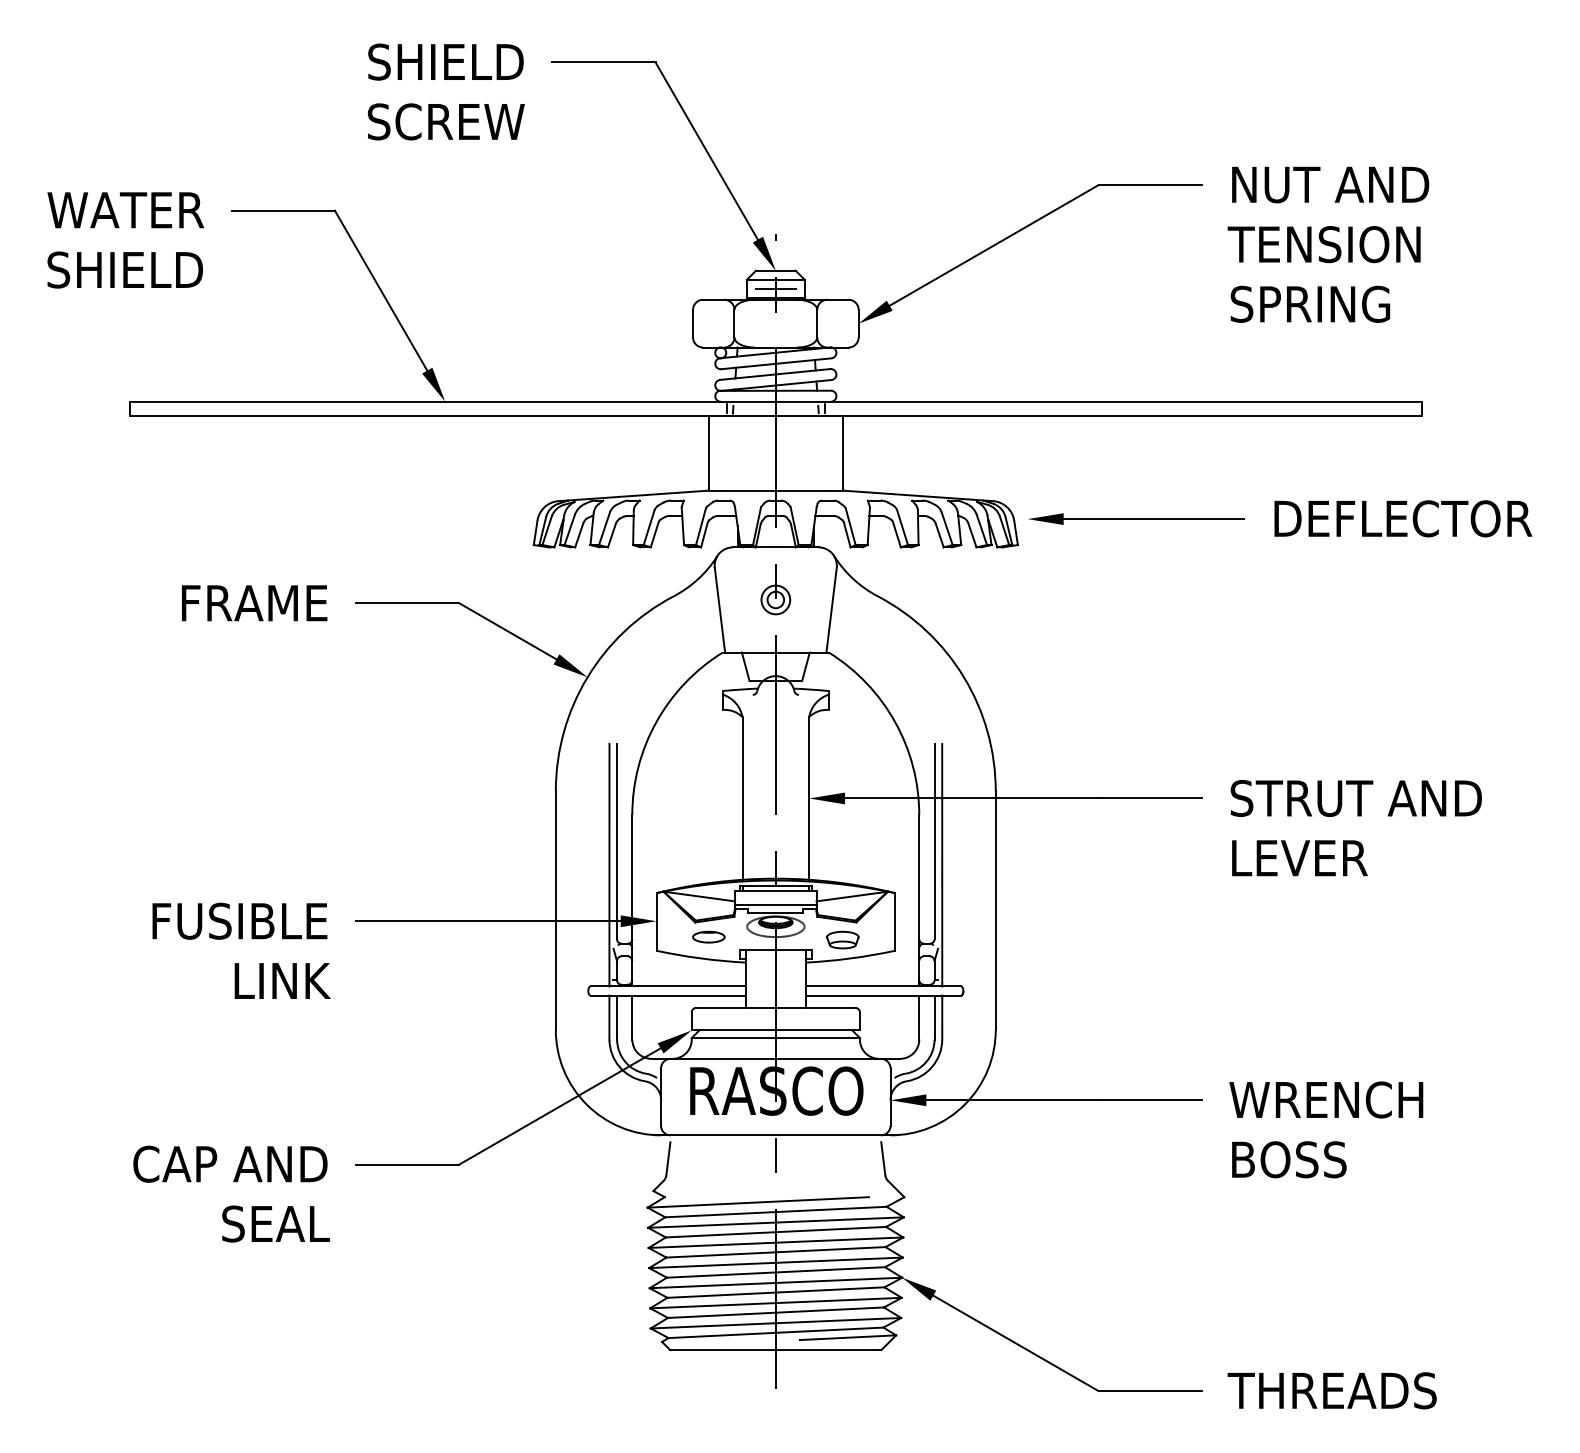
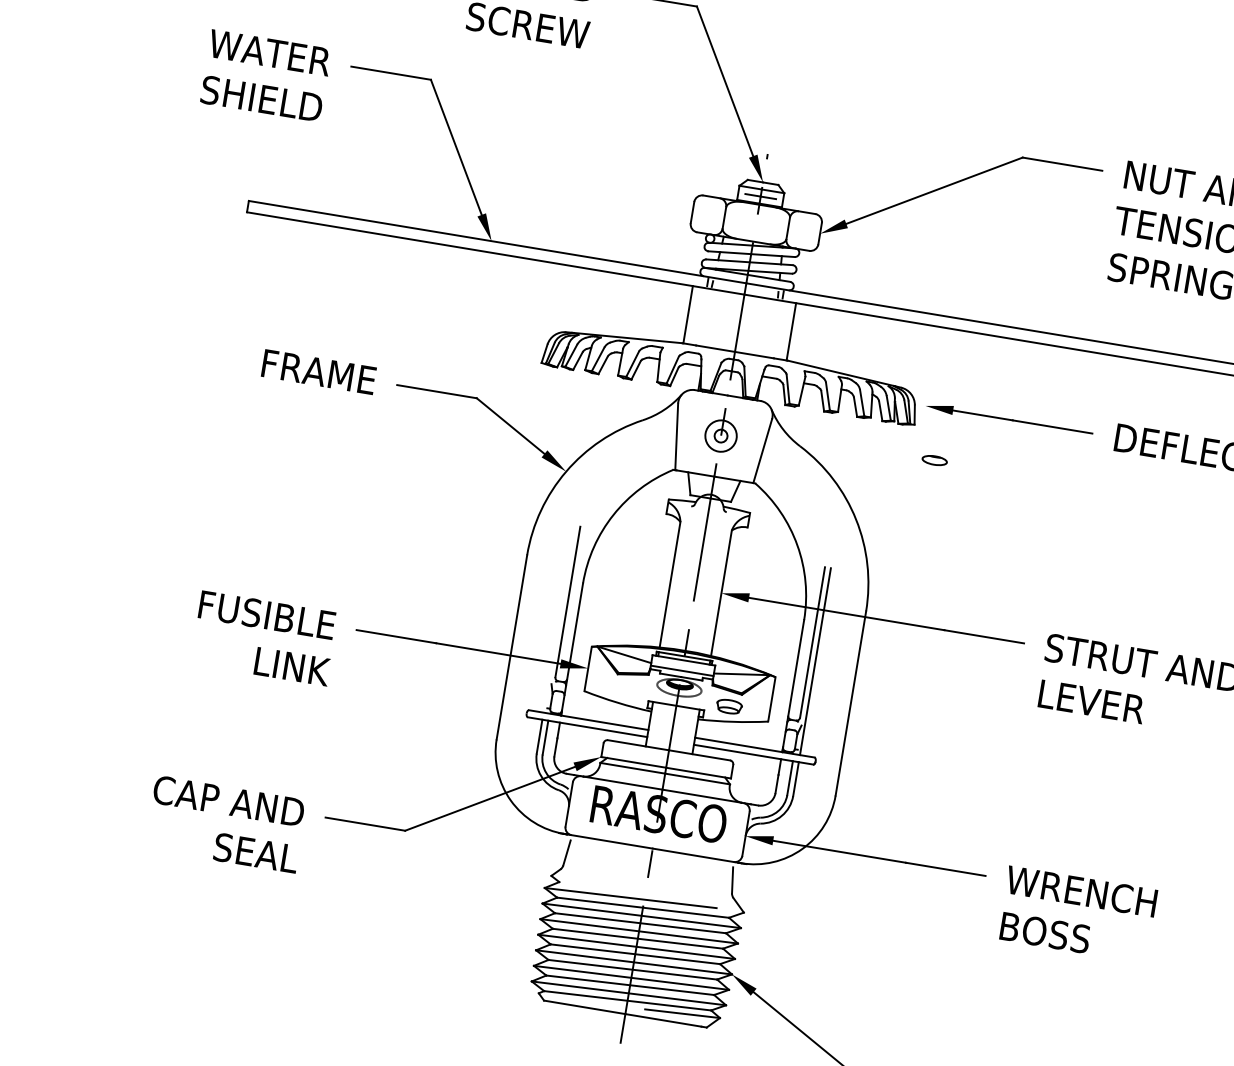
circle: (775, 599) -> (720, 435), size x1.4
line: (609, 864) -> (559, 618), removed
part: (708, 936) -> (934, 459), moved

